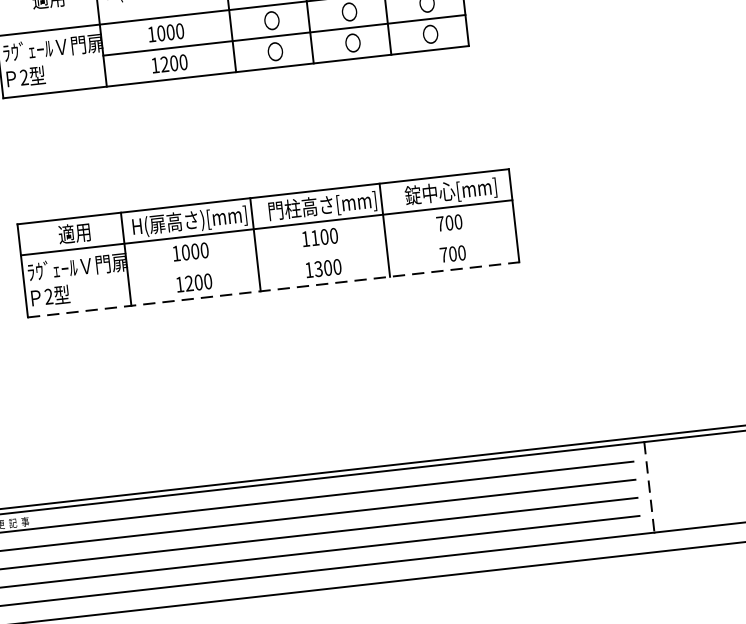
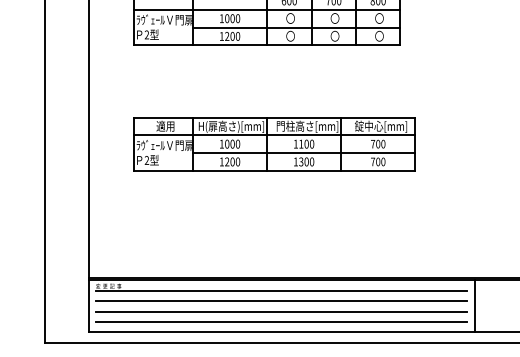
line: (322, 253) -> (304, 153), added
line: (273, 289) -> (274, 170), dashed -> solid
line: (649, 487) -> (474, 306), dashed -> solid

